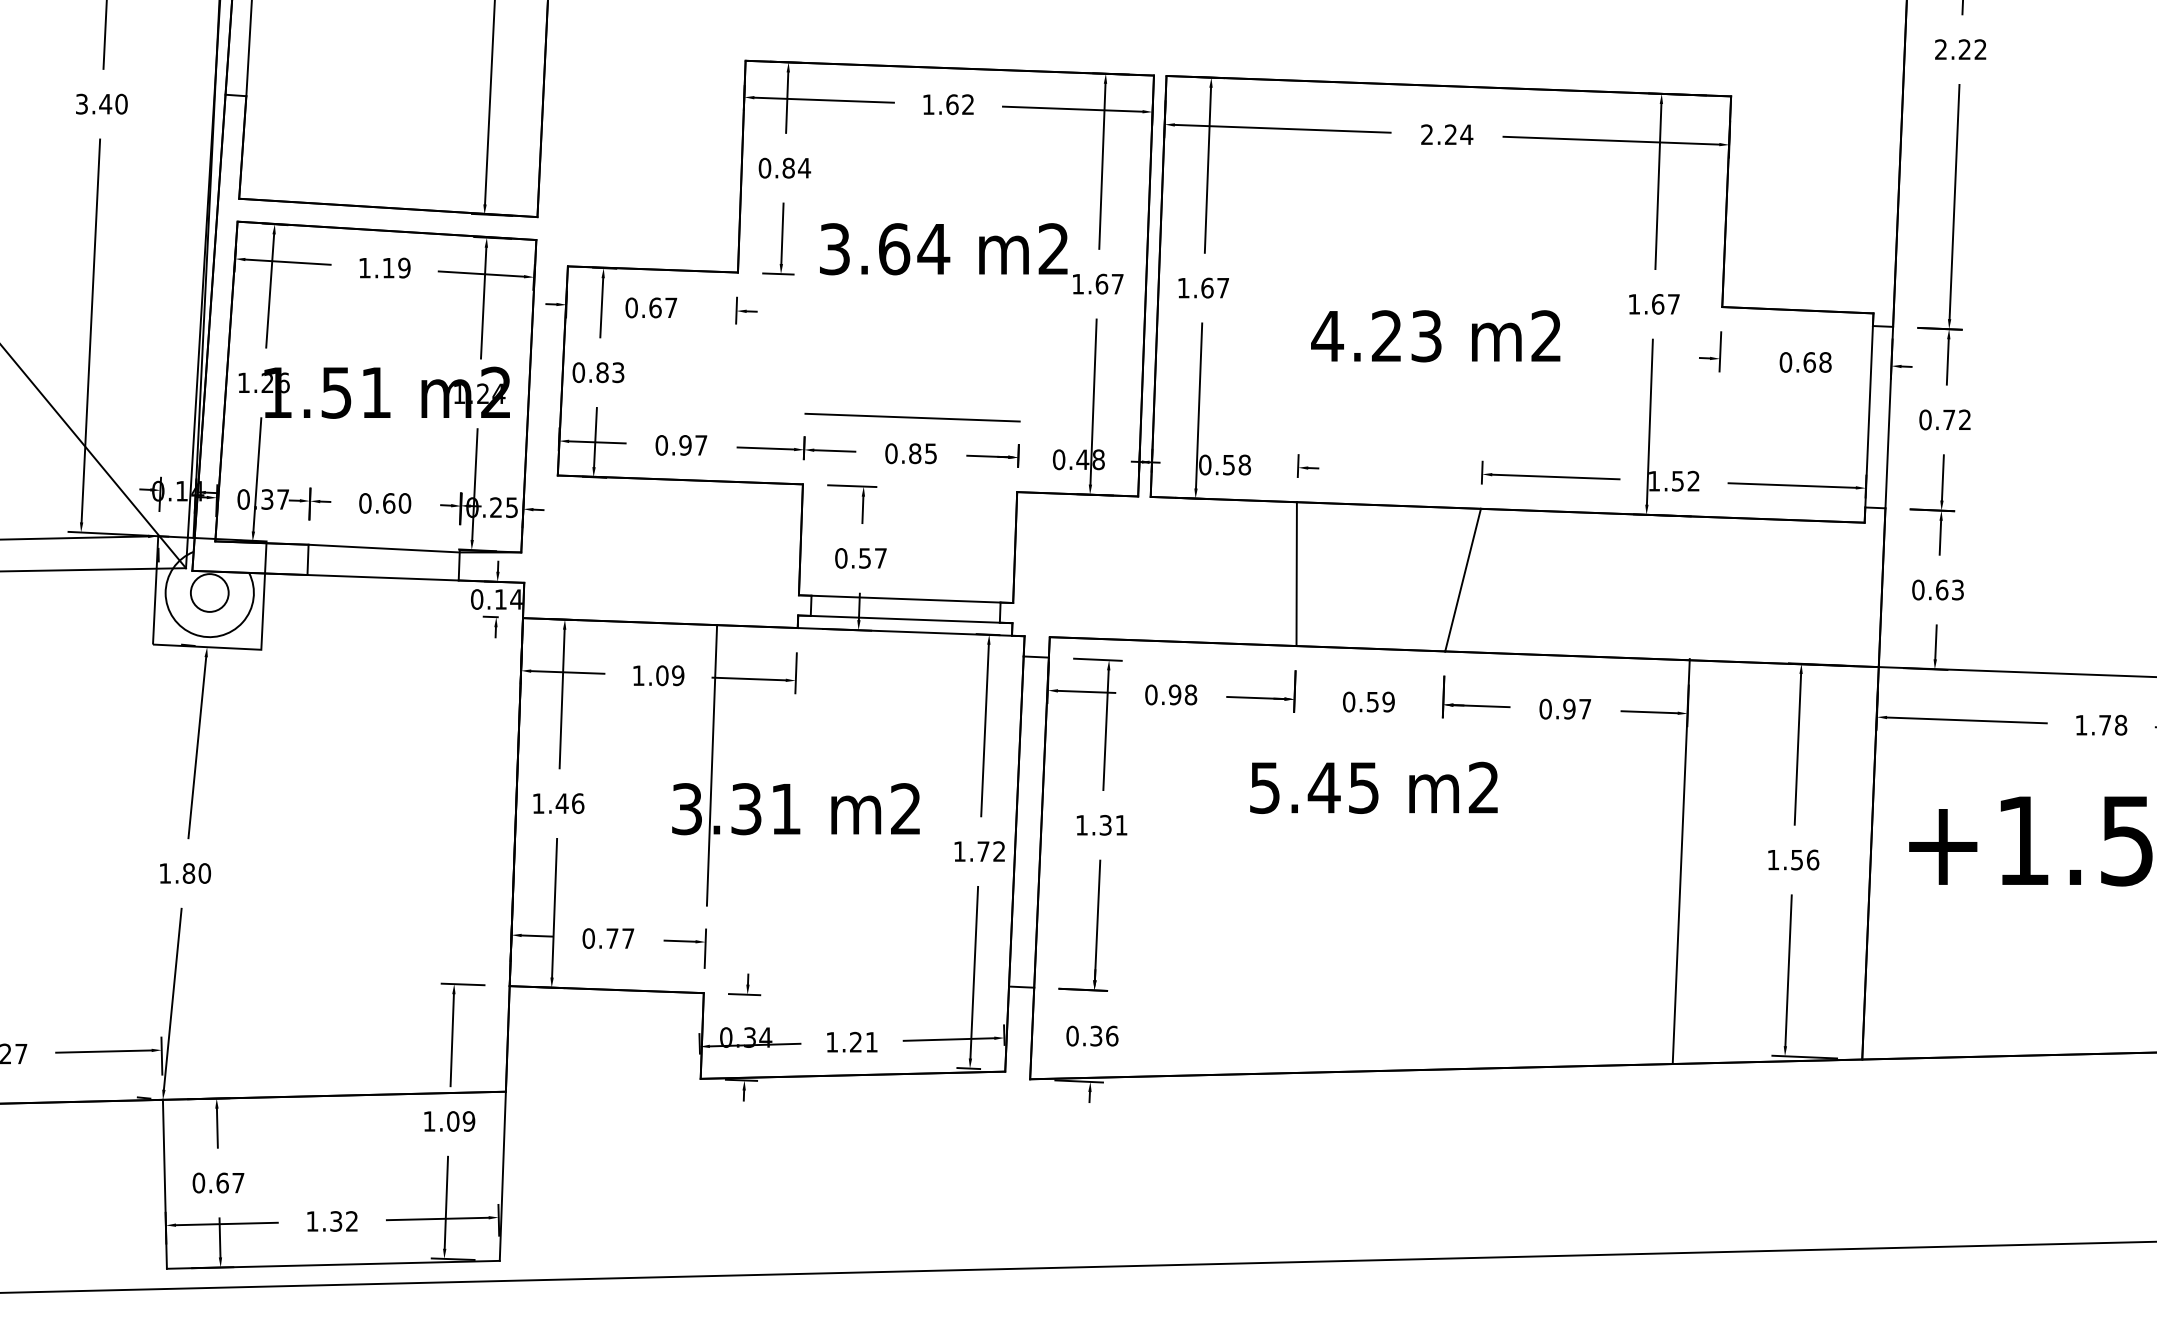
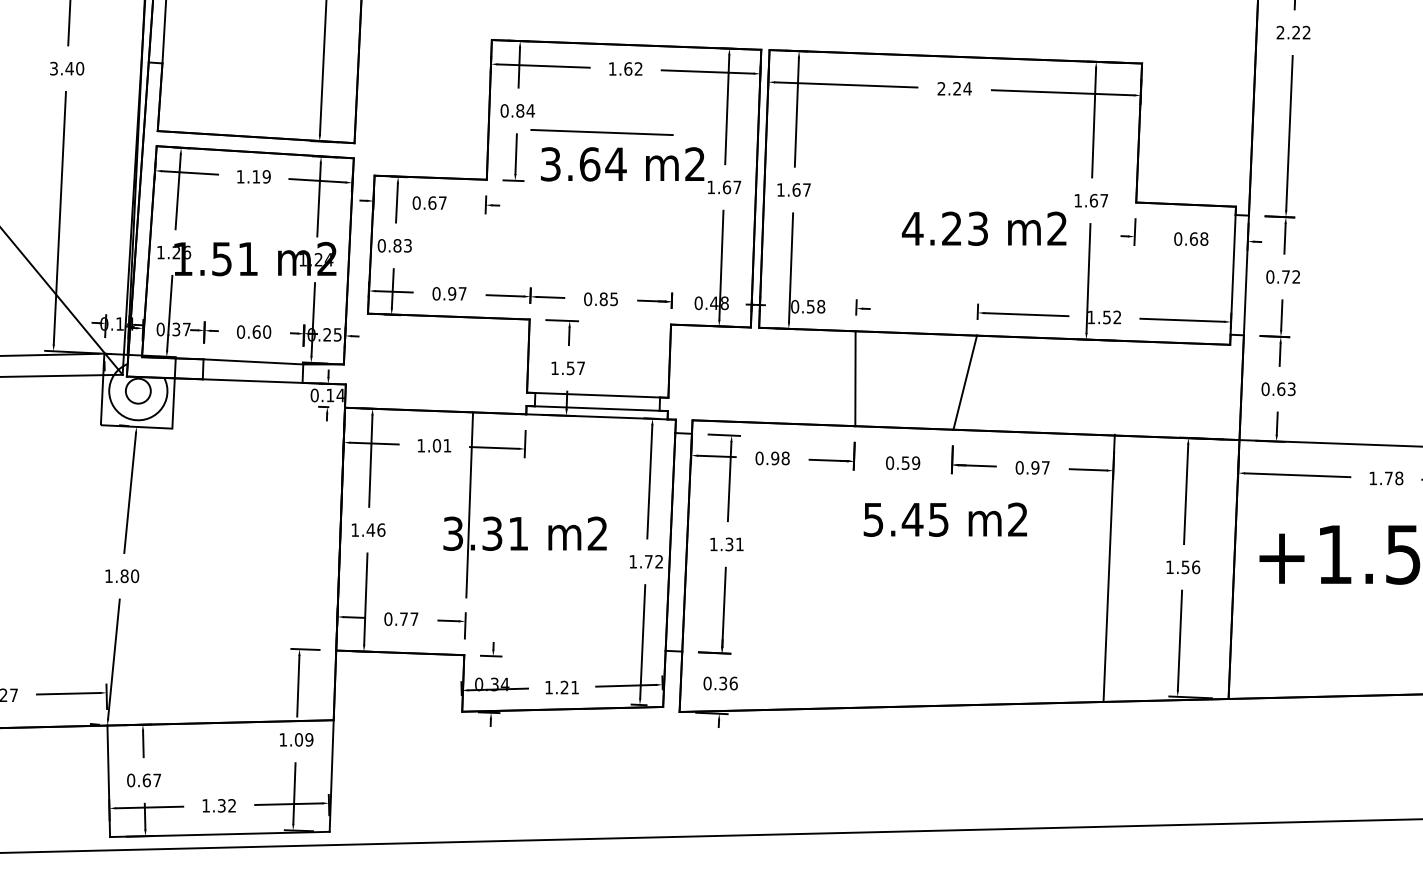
text: (1436, 335) -> (984, 228), moved
line: (911, 417) -> (601, 132), moved
text: (842, 558) -> (555, 368), 0.57 -> 1.57
text: (678, 675) -> (447, 445), 1.09 -> 1.01
text: (1372, 787) -> (944, 519), moved

